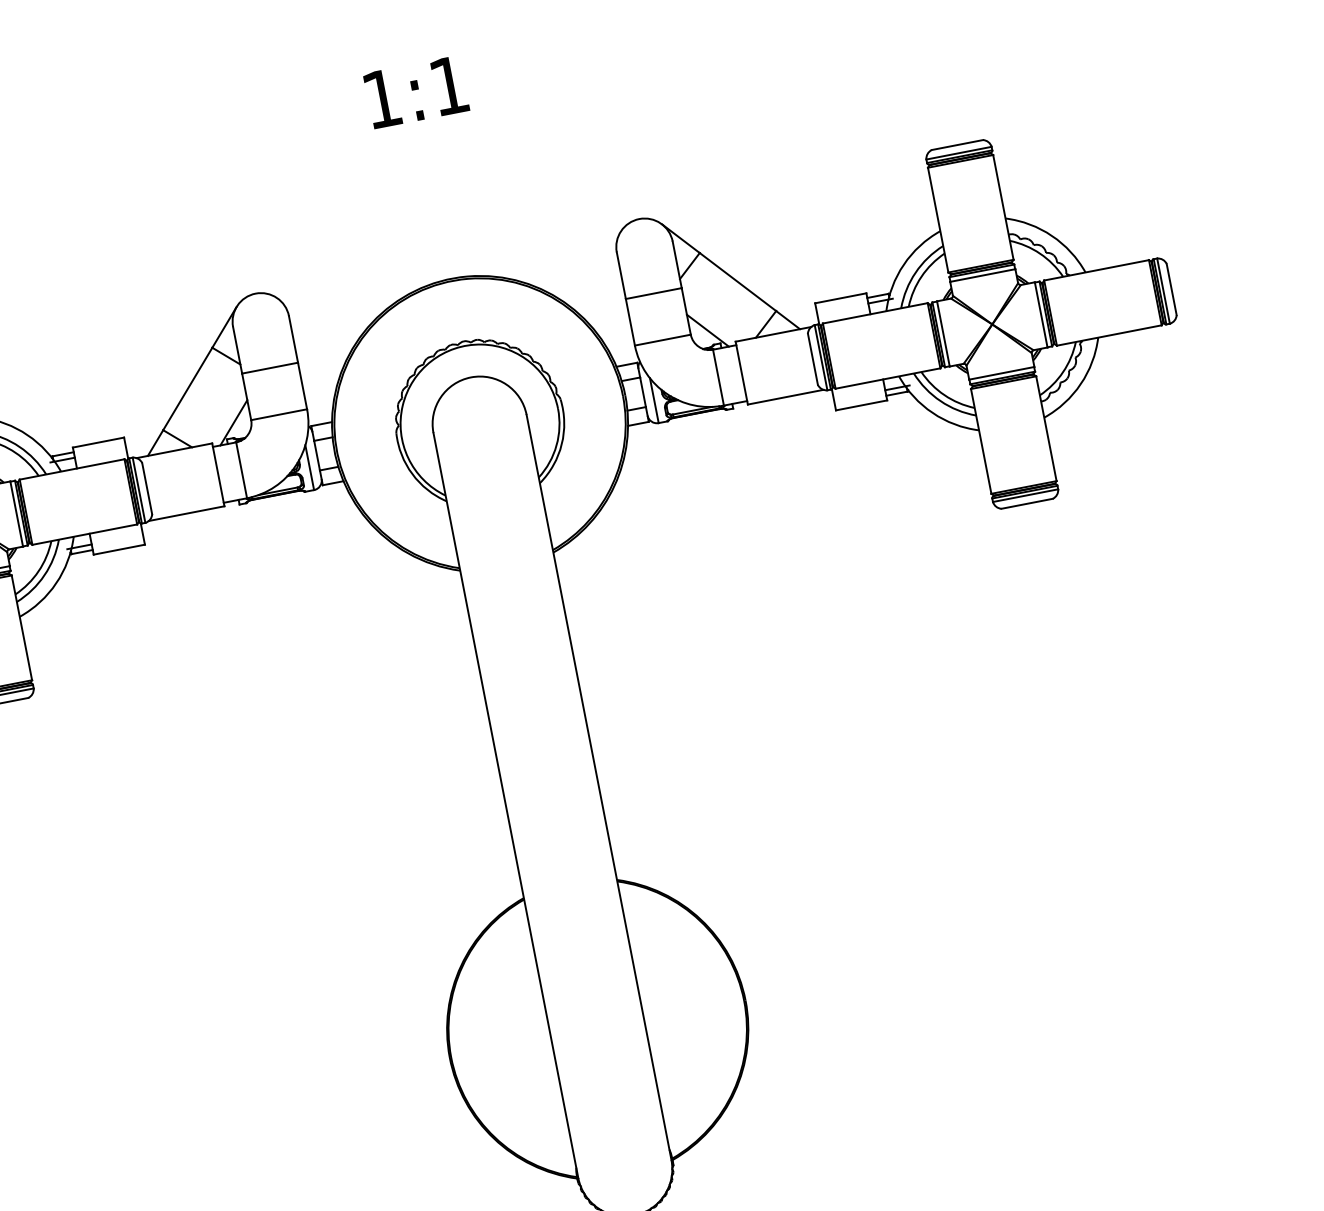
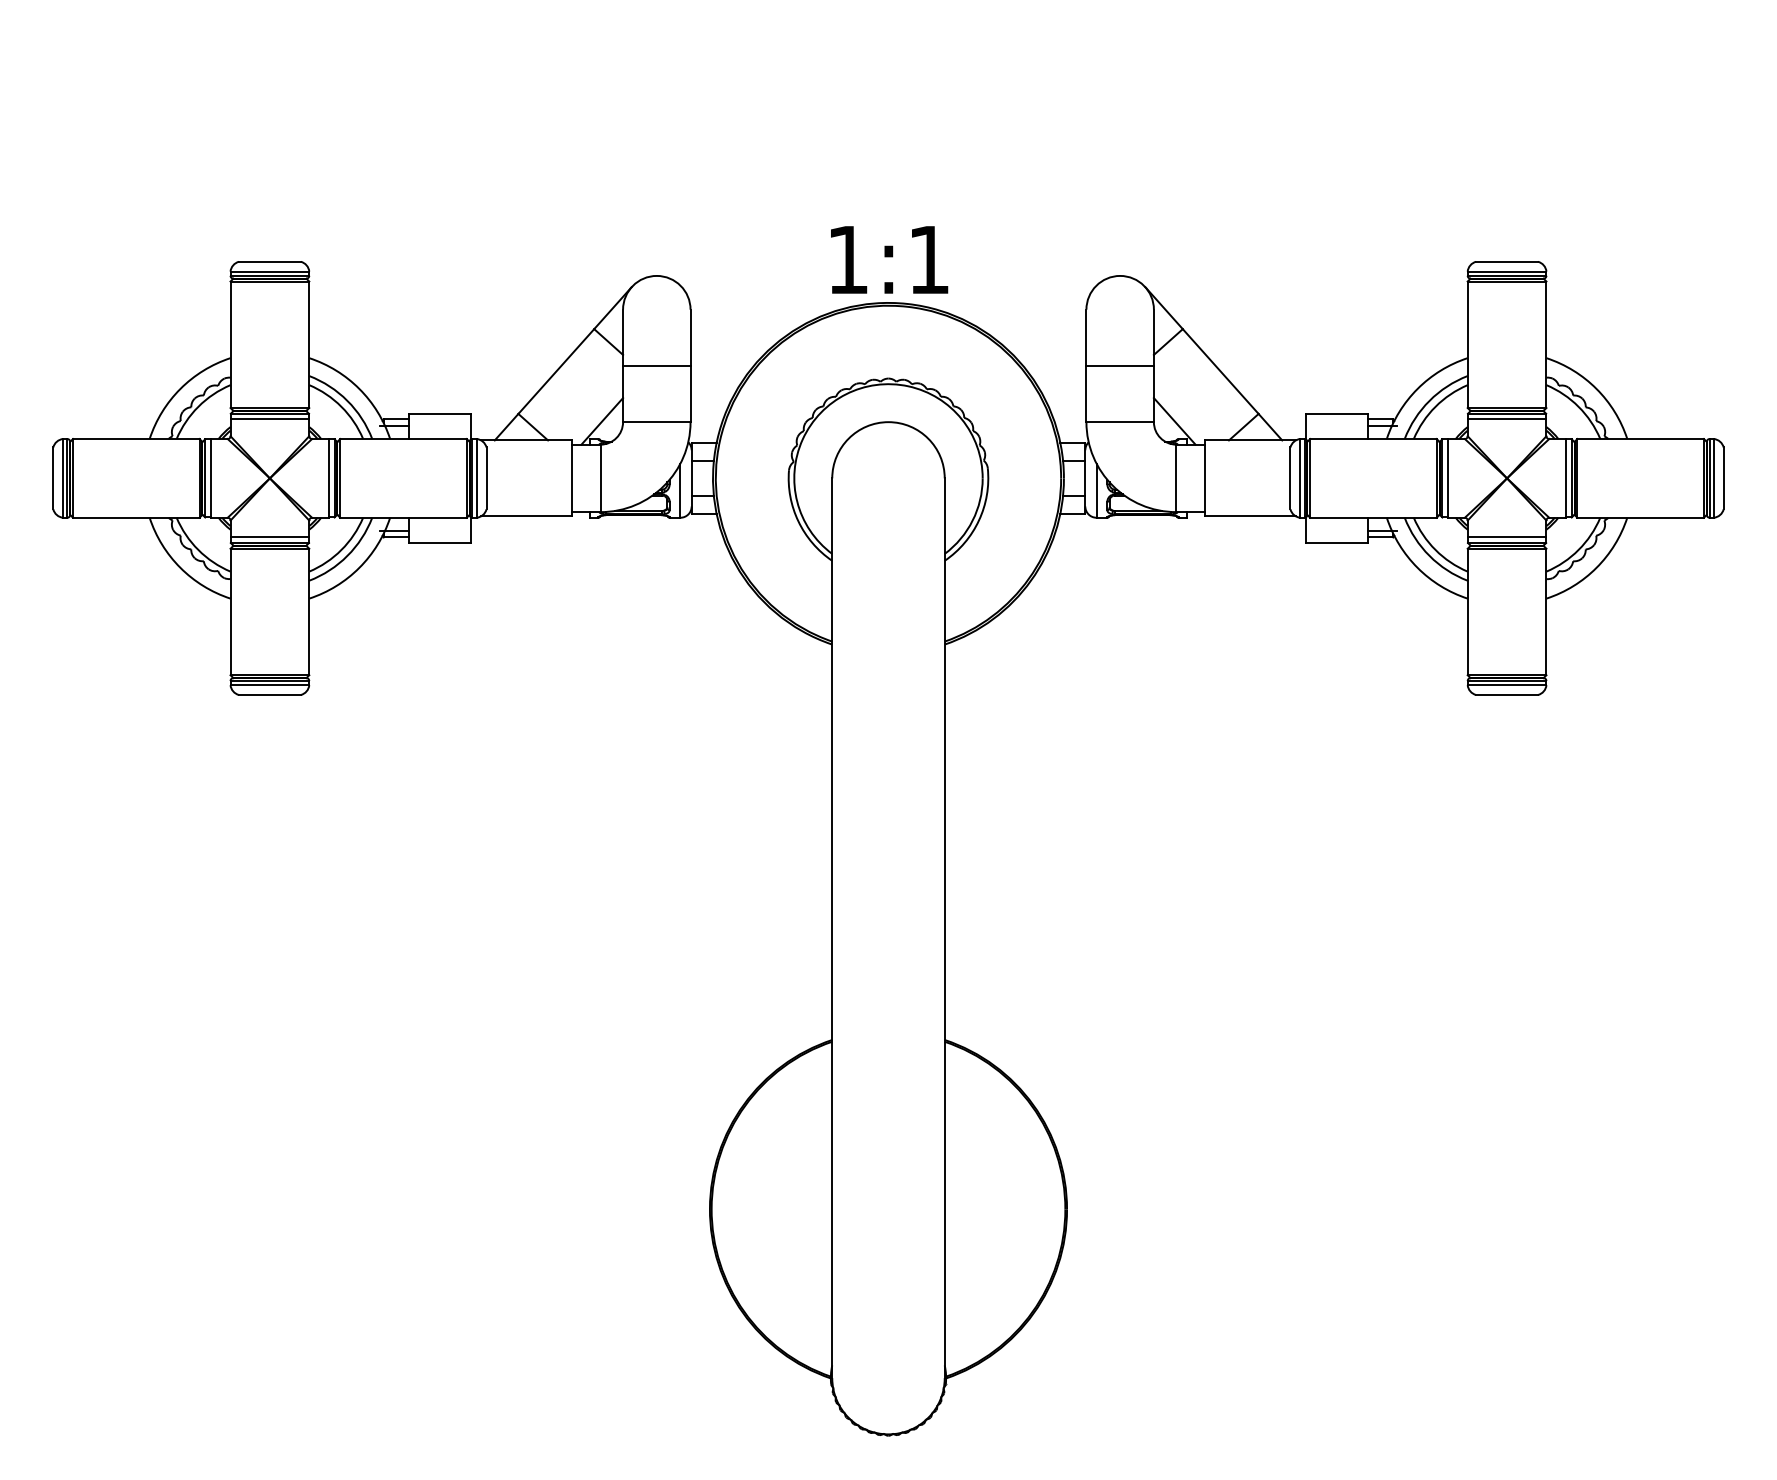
text: (416, 91) -> (889, 259), moved

